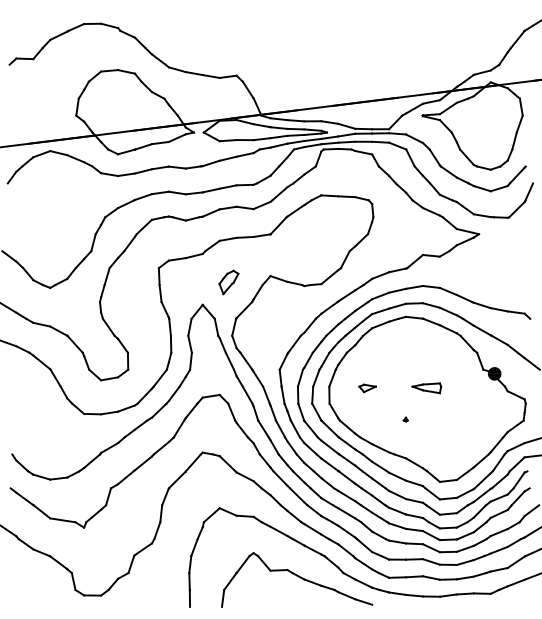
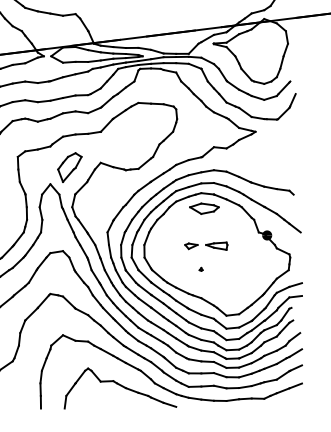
part: (228, 282) -> (69, 167), size x1.67
part: (409, 337) -> (203, 208), added
part: (367, 388) -> (191, 246), moved

